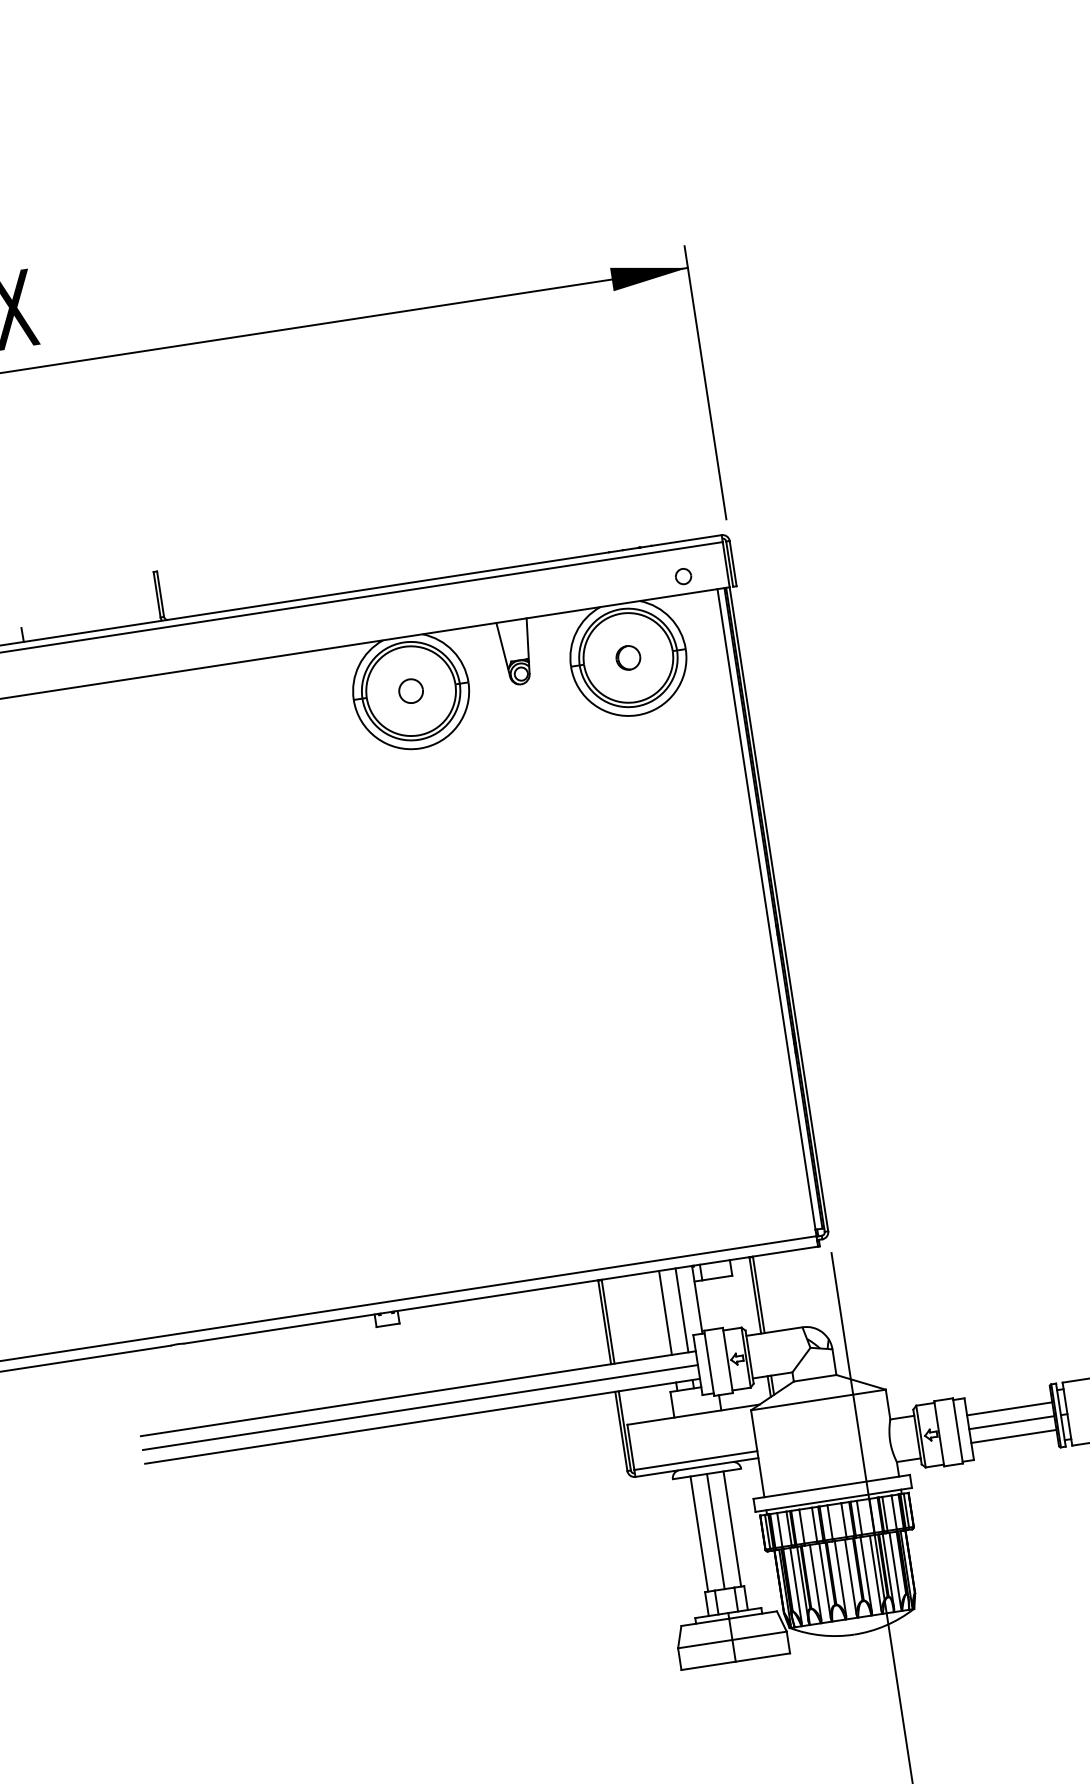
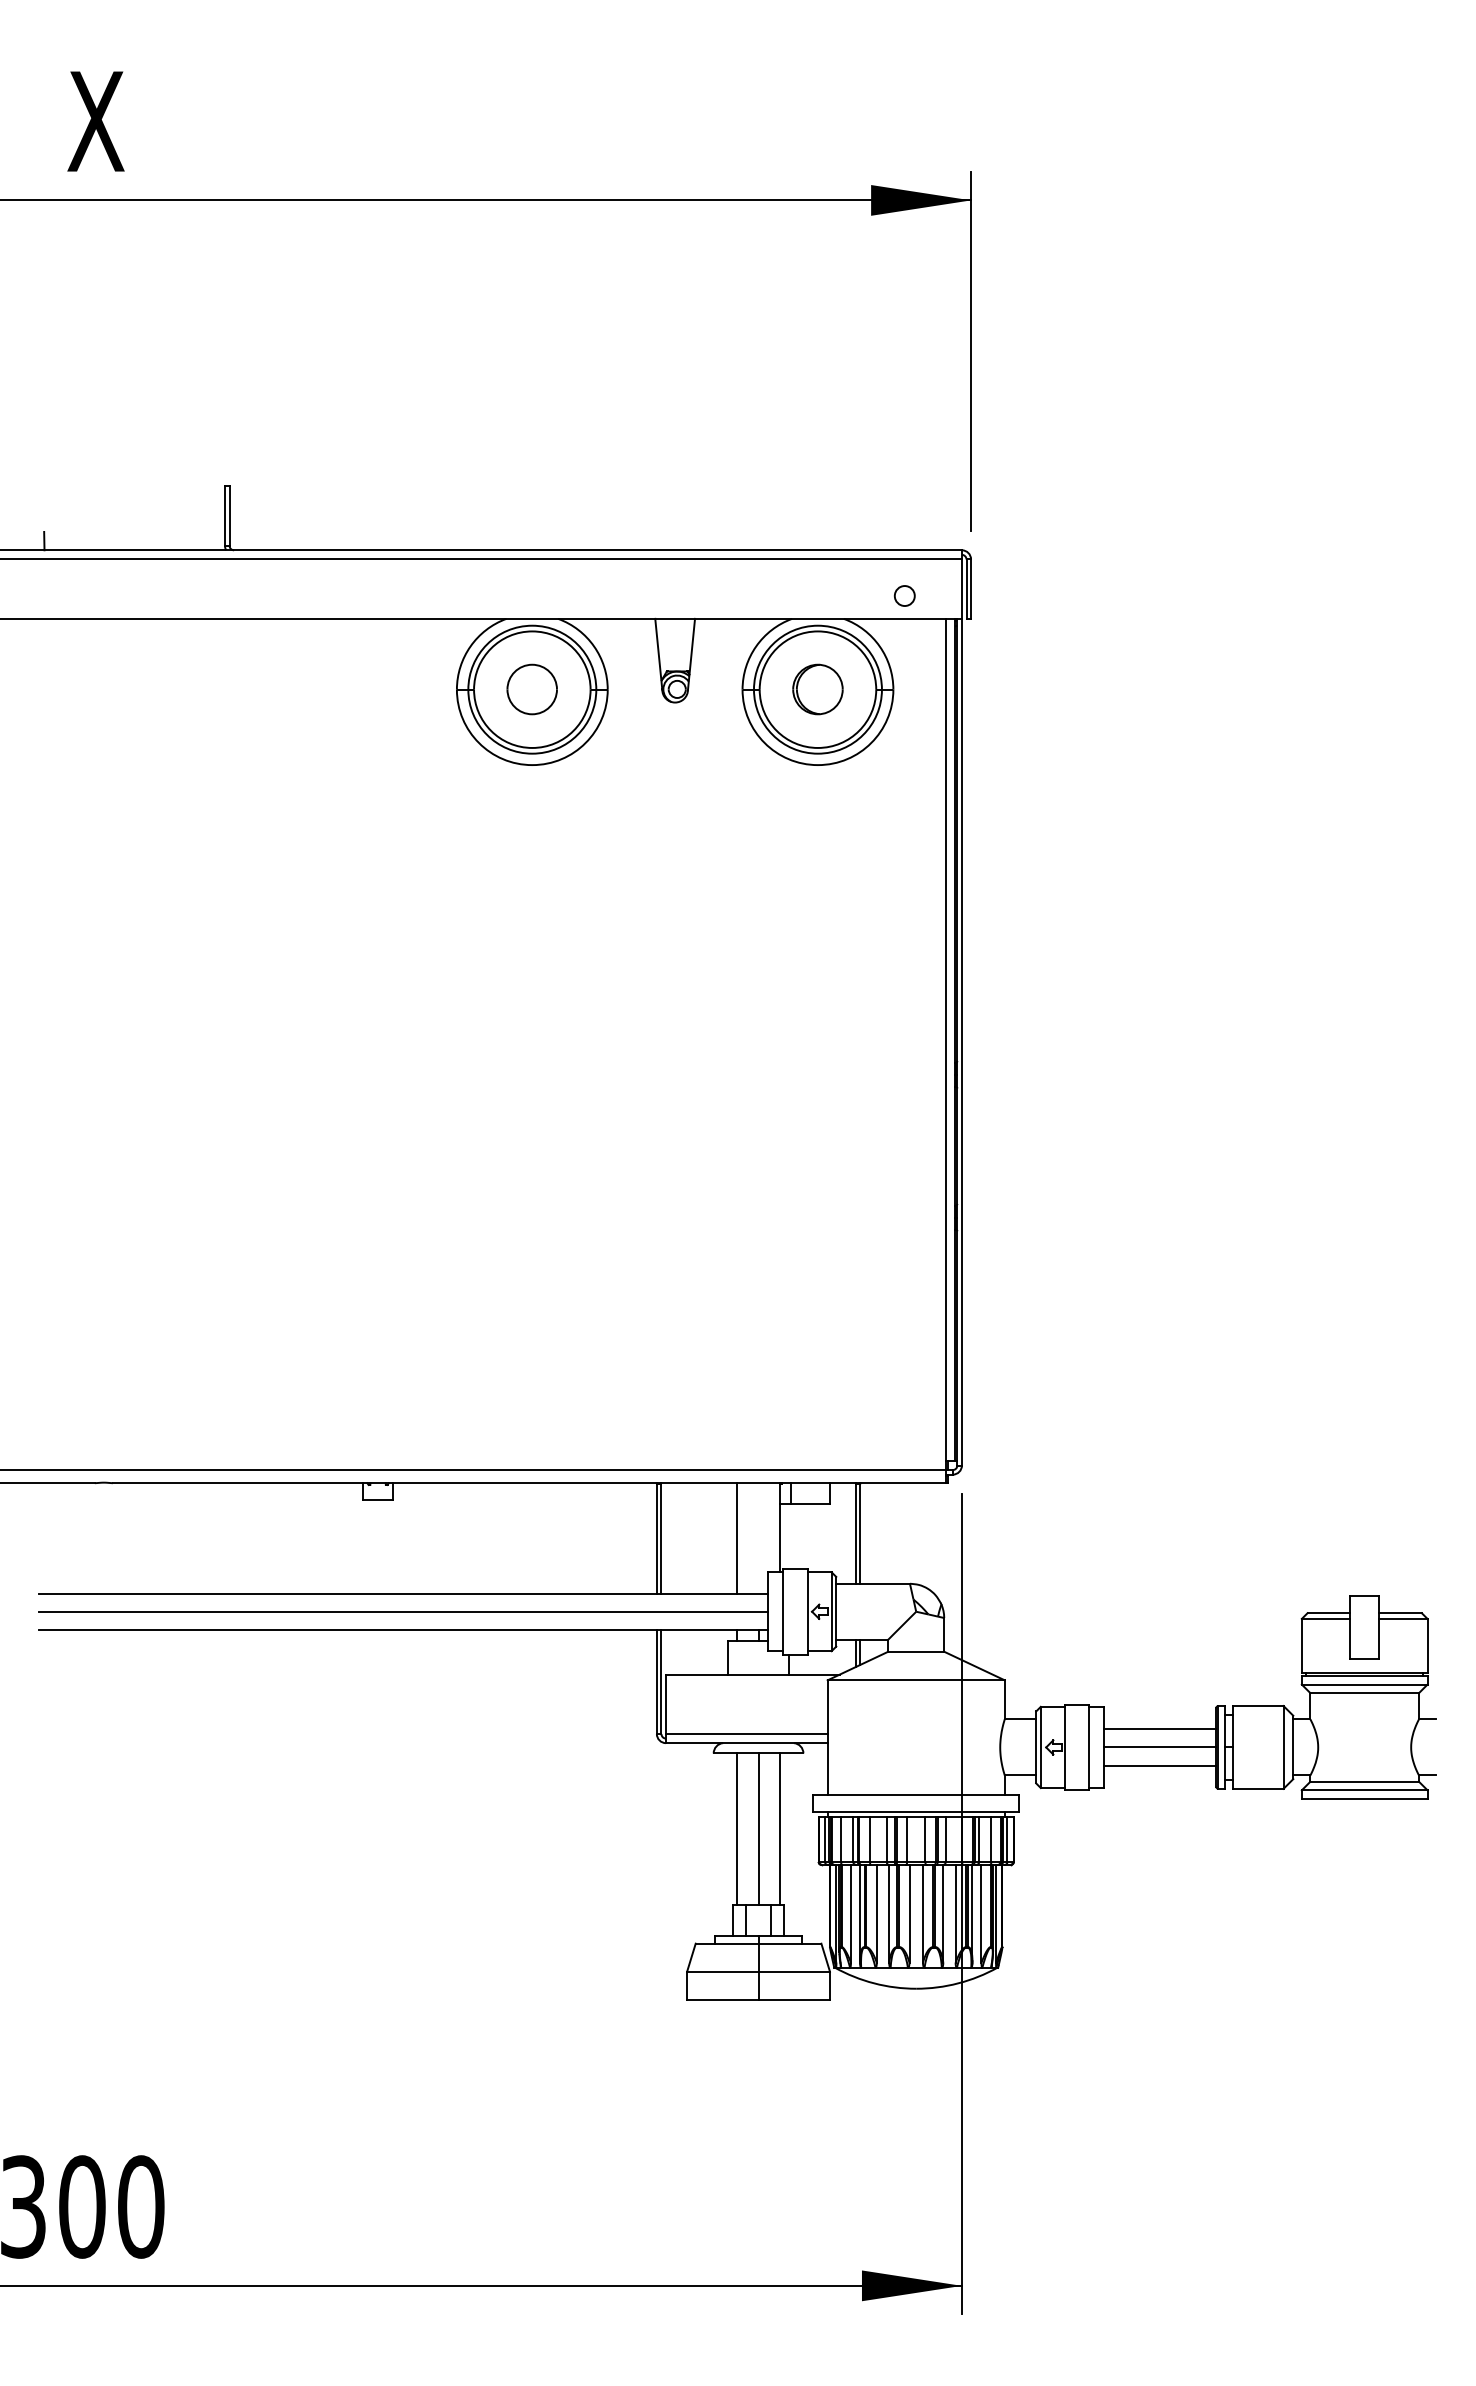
part: (628, 657) -> (817, 689), size x1.6
part: (411, 691) -> (532, 689), size x1.6
line: (681, 1310) -> (758, 1538), removed

